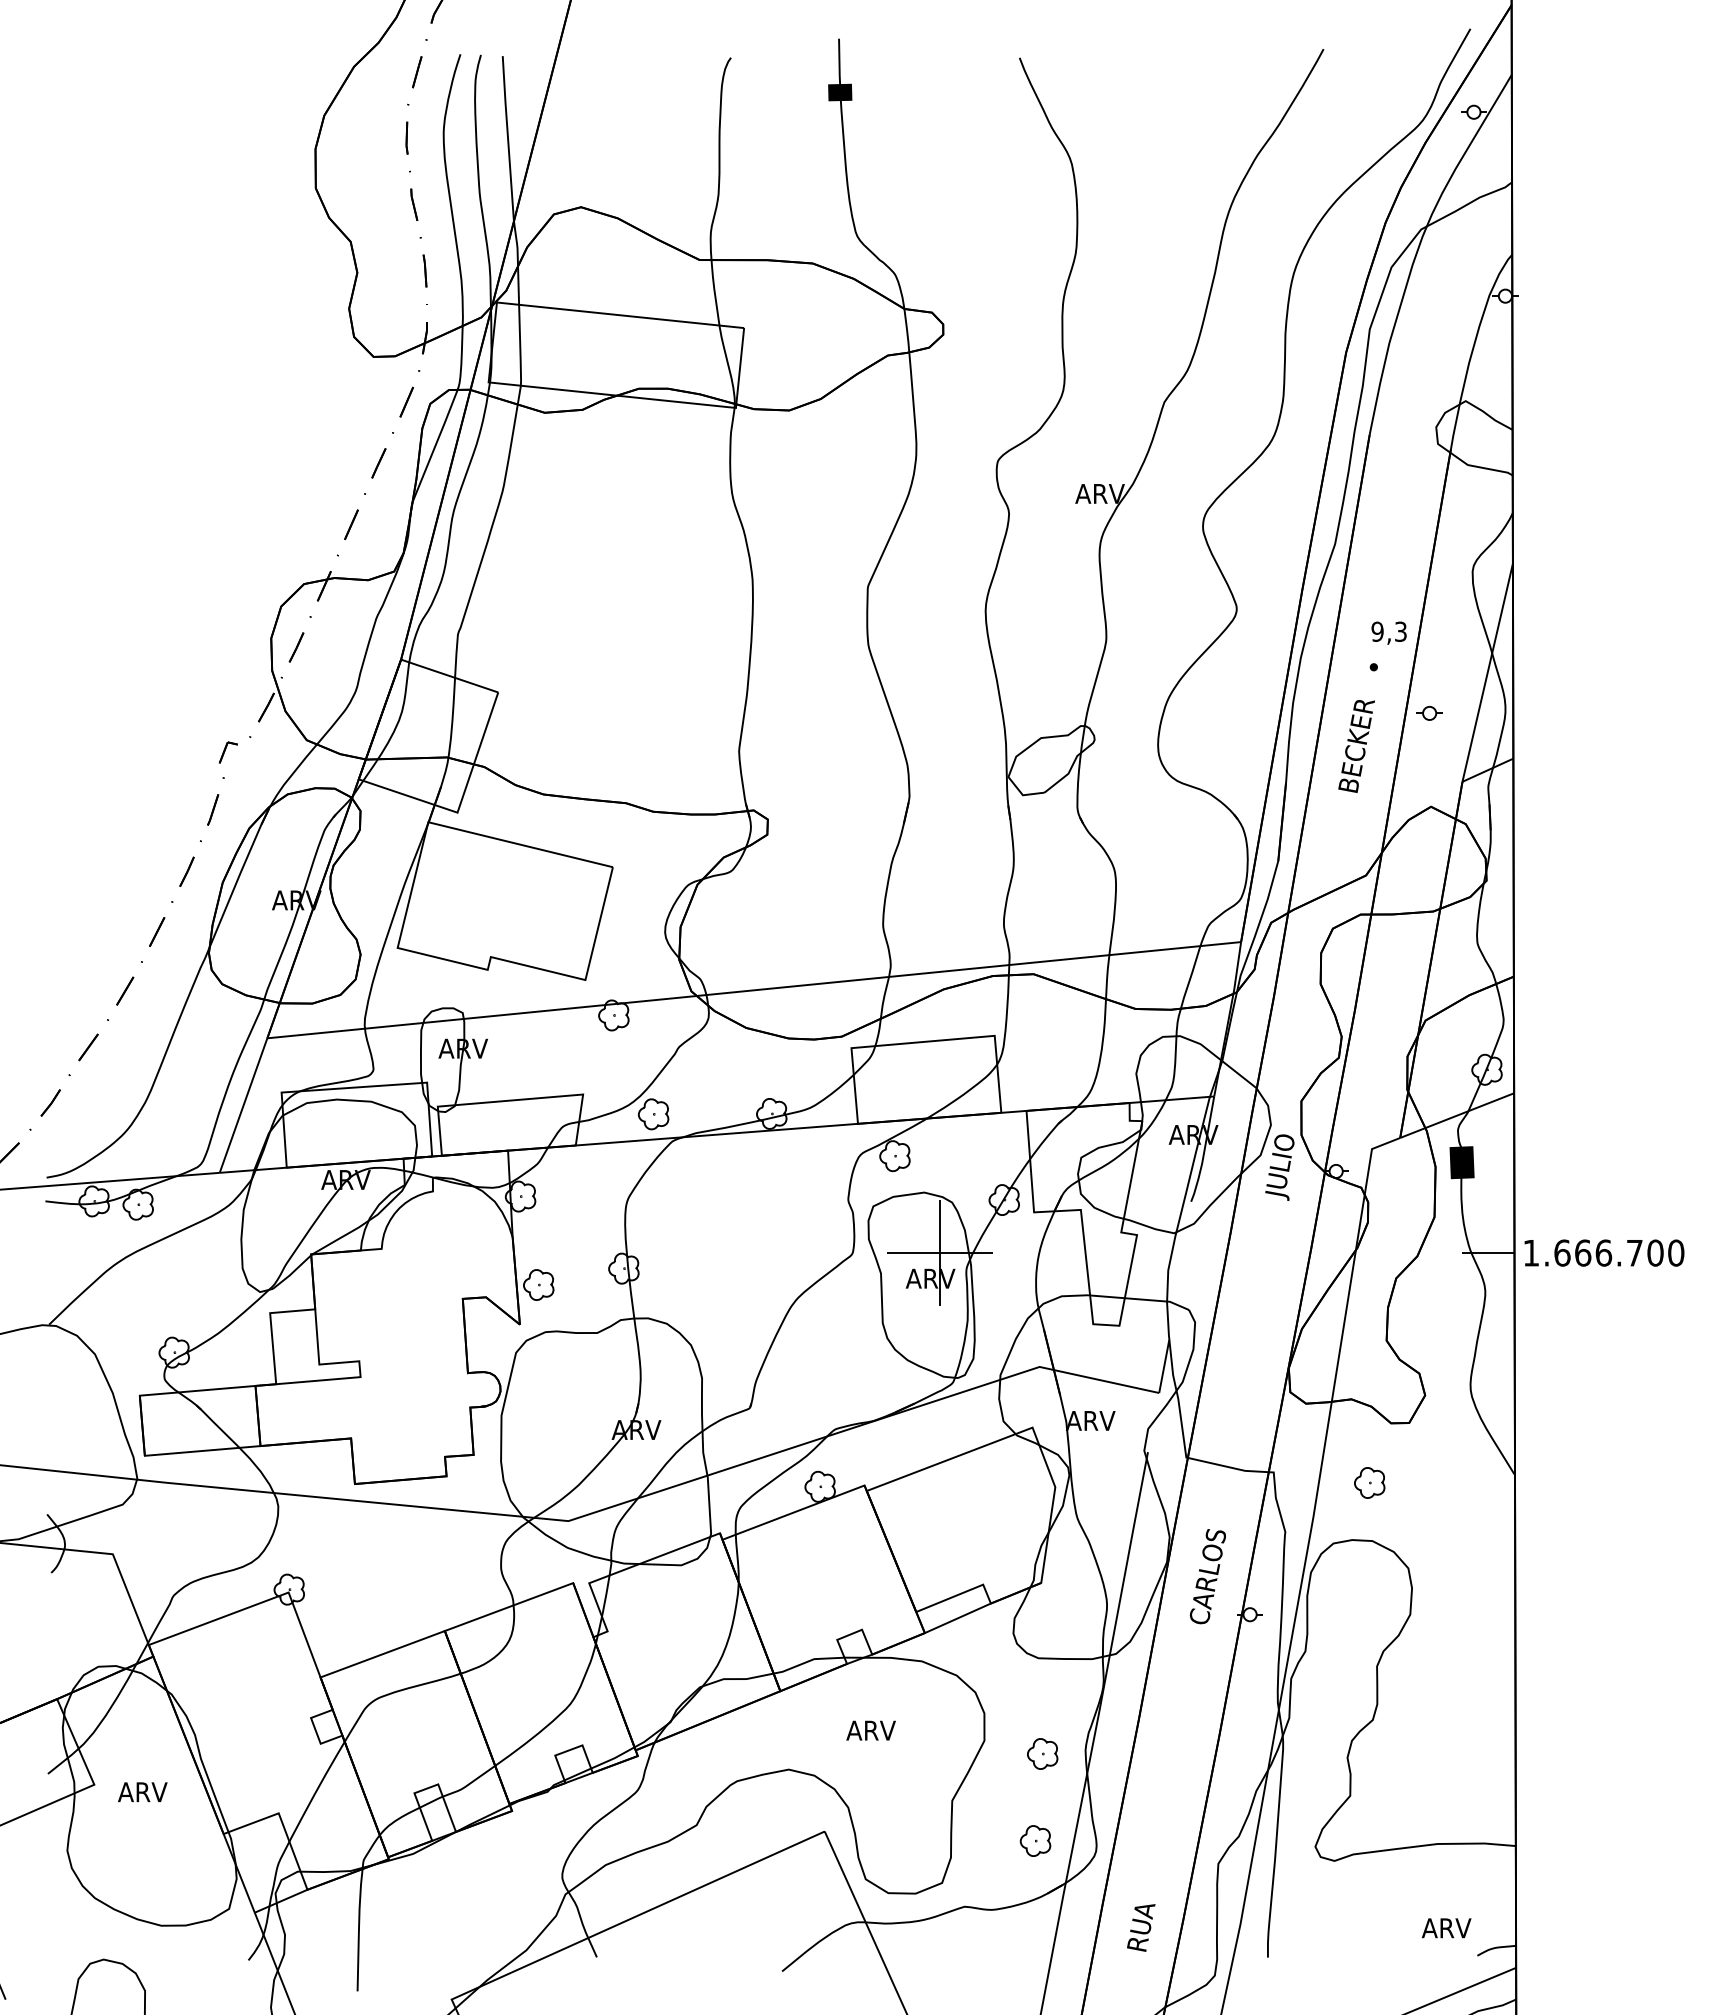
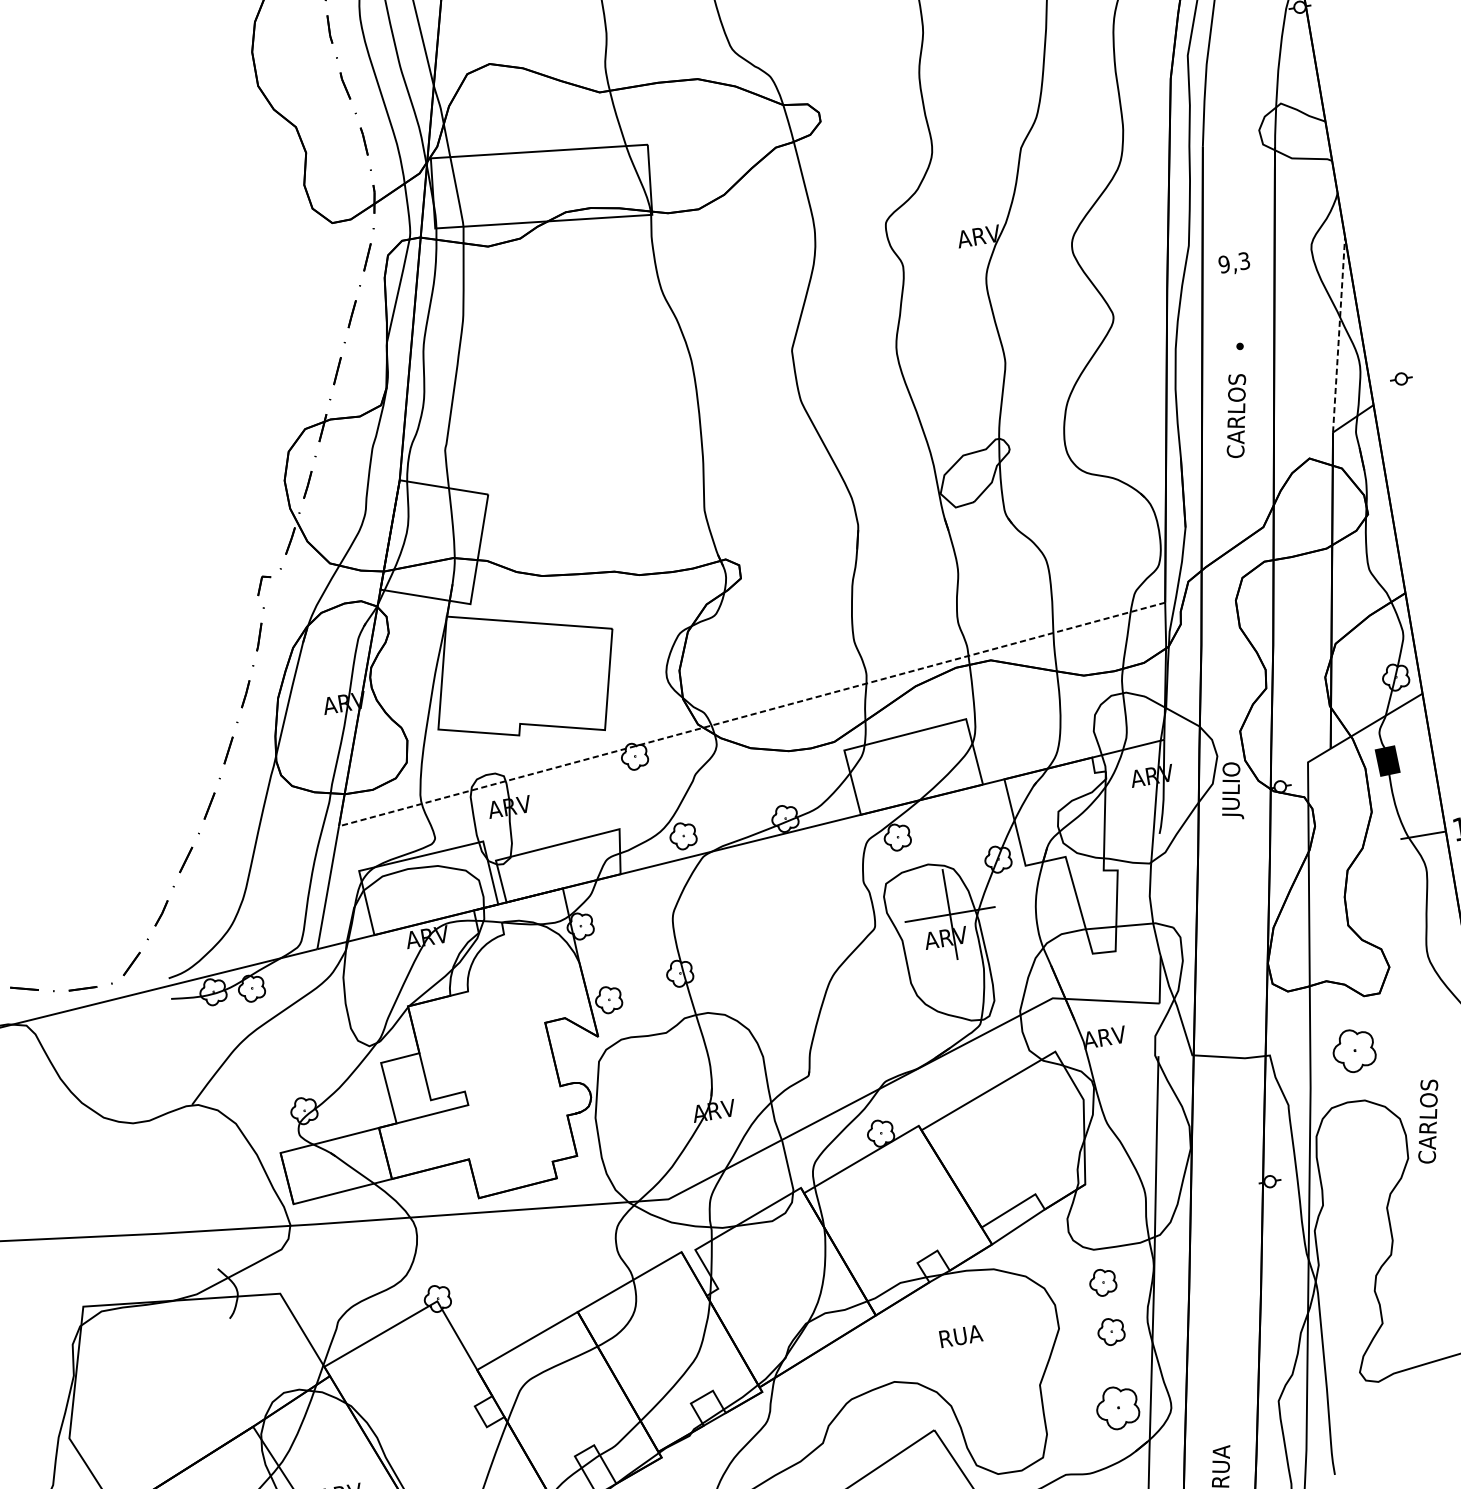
text: (1388, 632) -> (1233, 263), moved
line: (1487, 672) -> (1338, 334), solid -> dashed
part: (1429, 713) -> (1401, 379), moved
text: (1356, 744) -> (1236, 415), BECKER -> CARLOS
line: (753, 990) -> (751, 714), solid -> dashed
part: (1369, 1482) -> (1353, 1050), size x1.6
text: (1207, 1576) -> (1427, 1121), moved
part: (1042, 1696) -> (1102, 1282), added
text: (871, 1730) -> (960, 1336), ARV -> RUA
part: (1035, 1840) -> (1117, 1407), size x1.6

